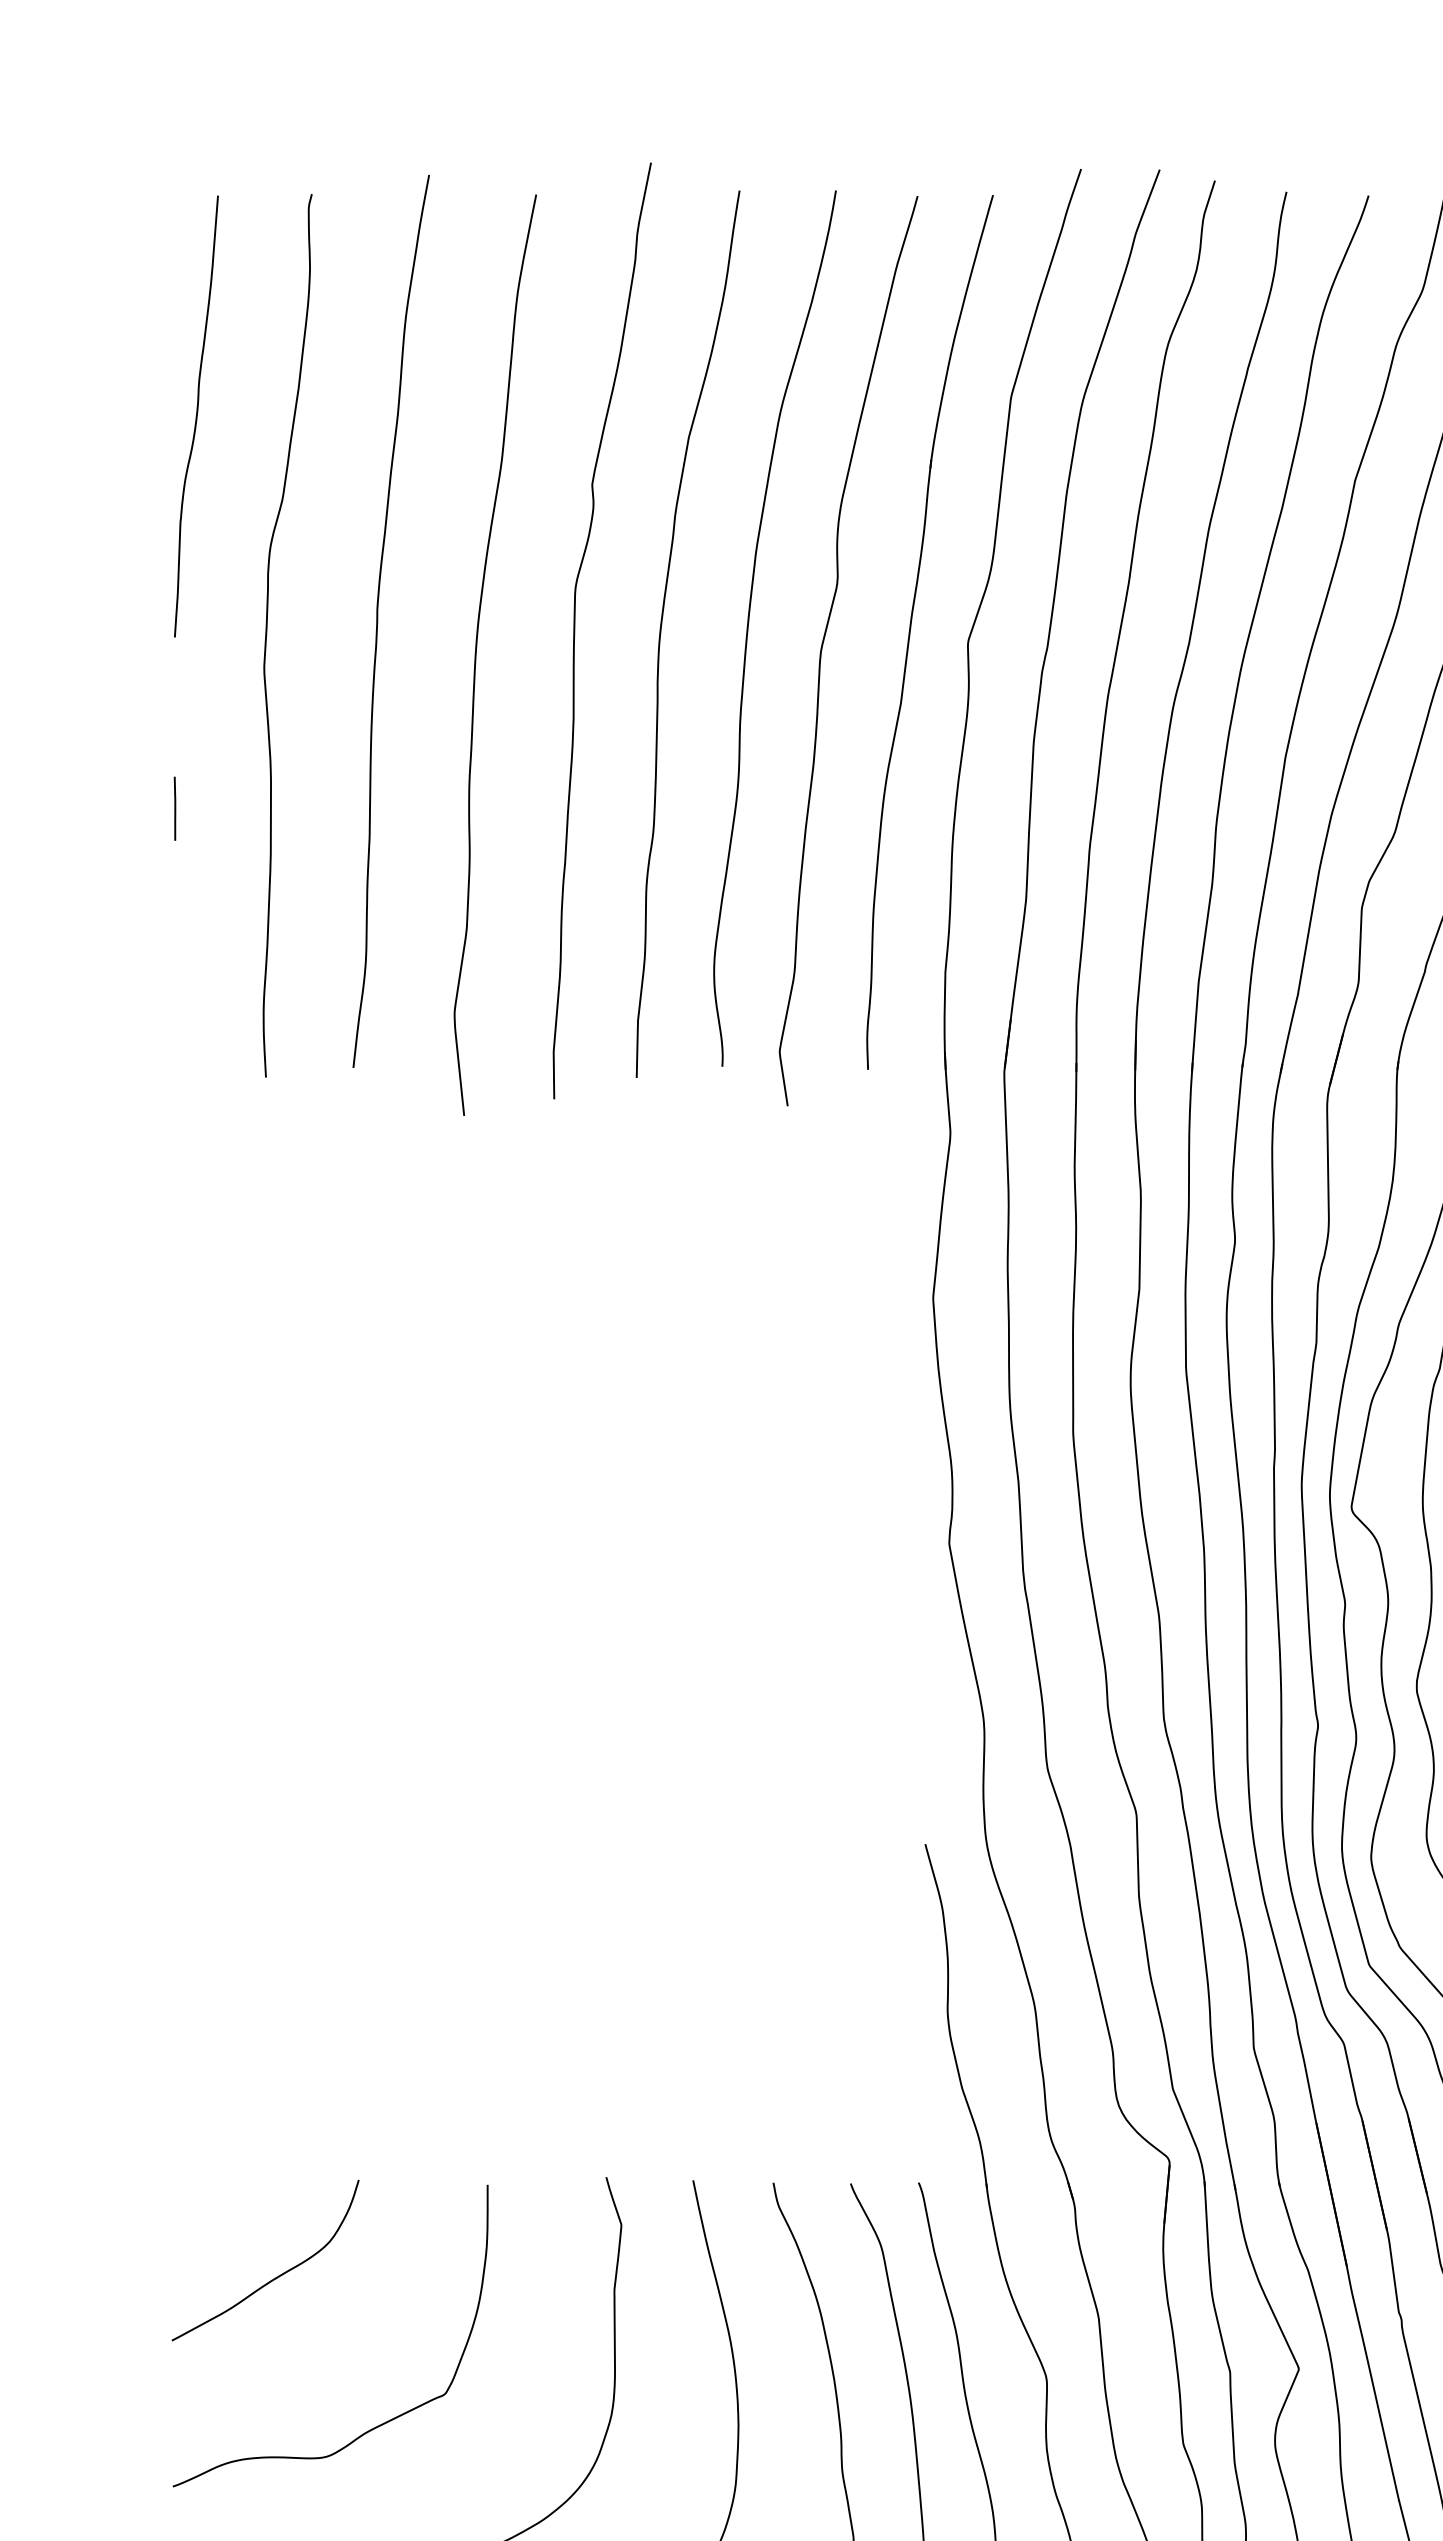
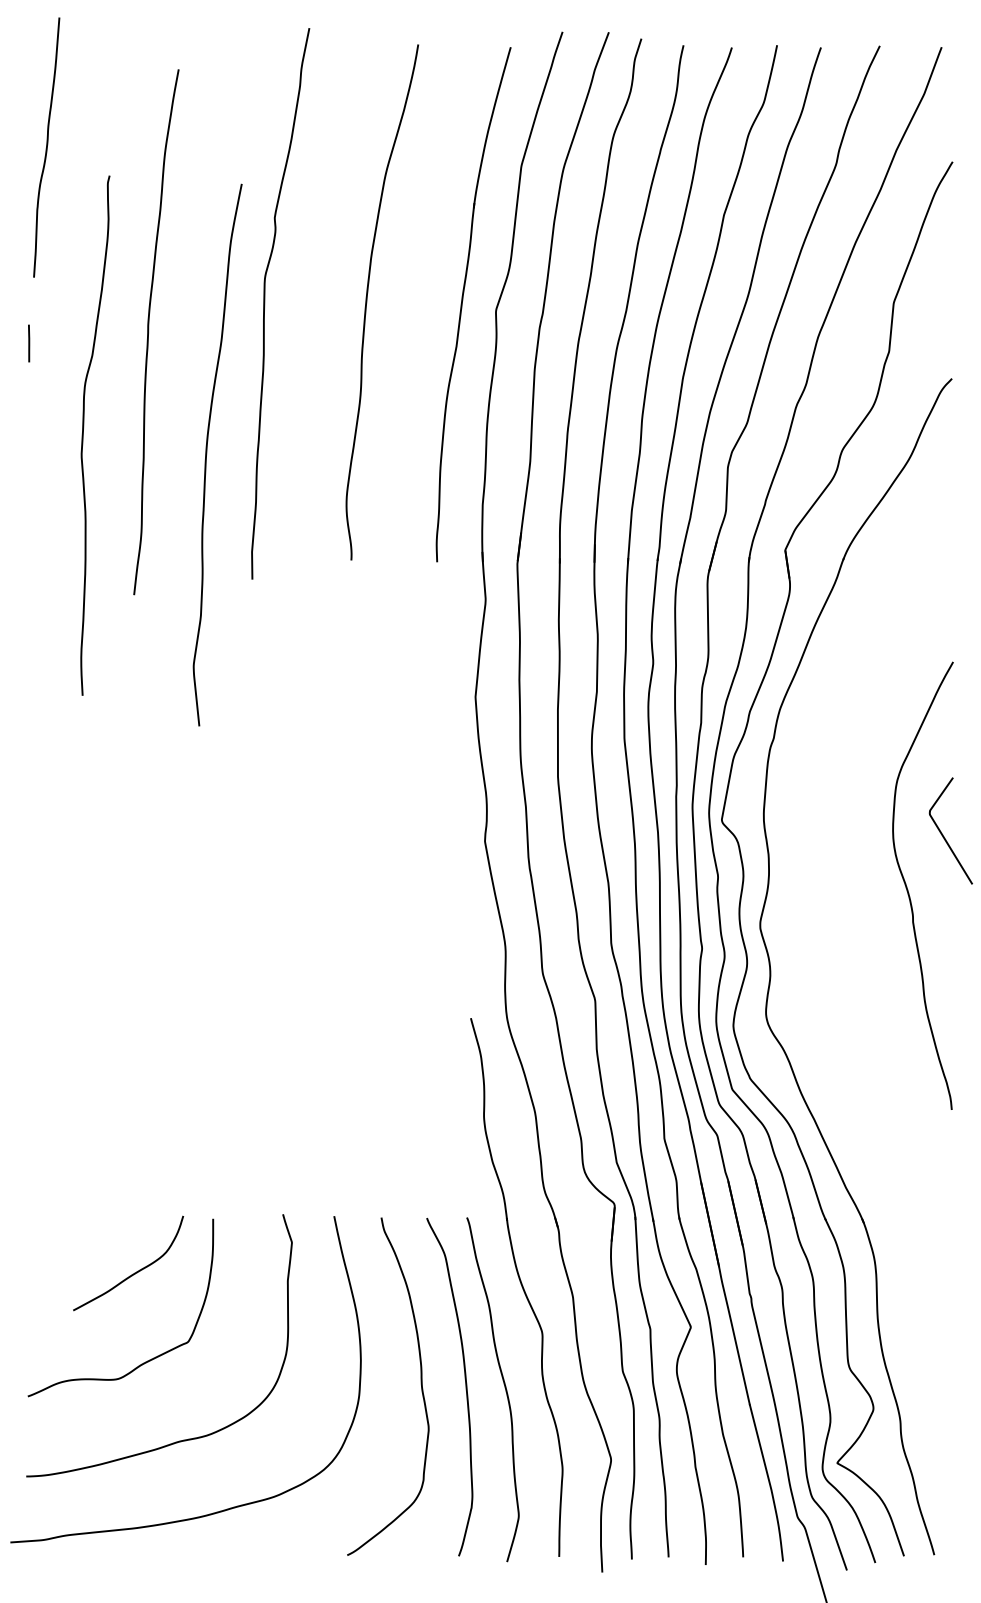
curve: (196, 416) -> (46, 147), moved
curve: (379, 621) -> (149, 332), moved
curve: (663, 626) -> (316, 301), removed
curve: (267, 635) -> (83, 435), moved
curve: (824, 645) -> (411, 312), removed
curve: (477, 654) -> (207, 454), moved
line: (175, 808) -> (29, 343), moved
curve: (275, 2276) -> (134, 1272), moved

